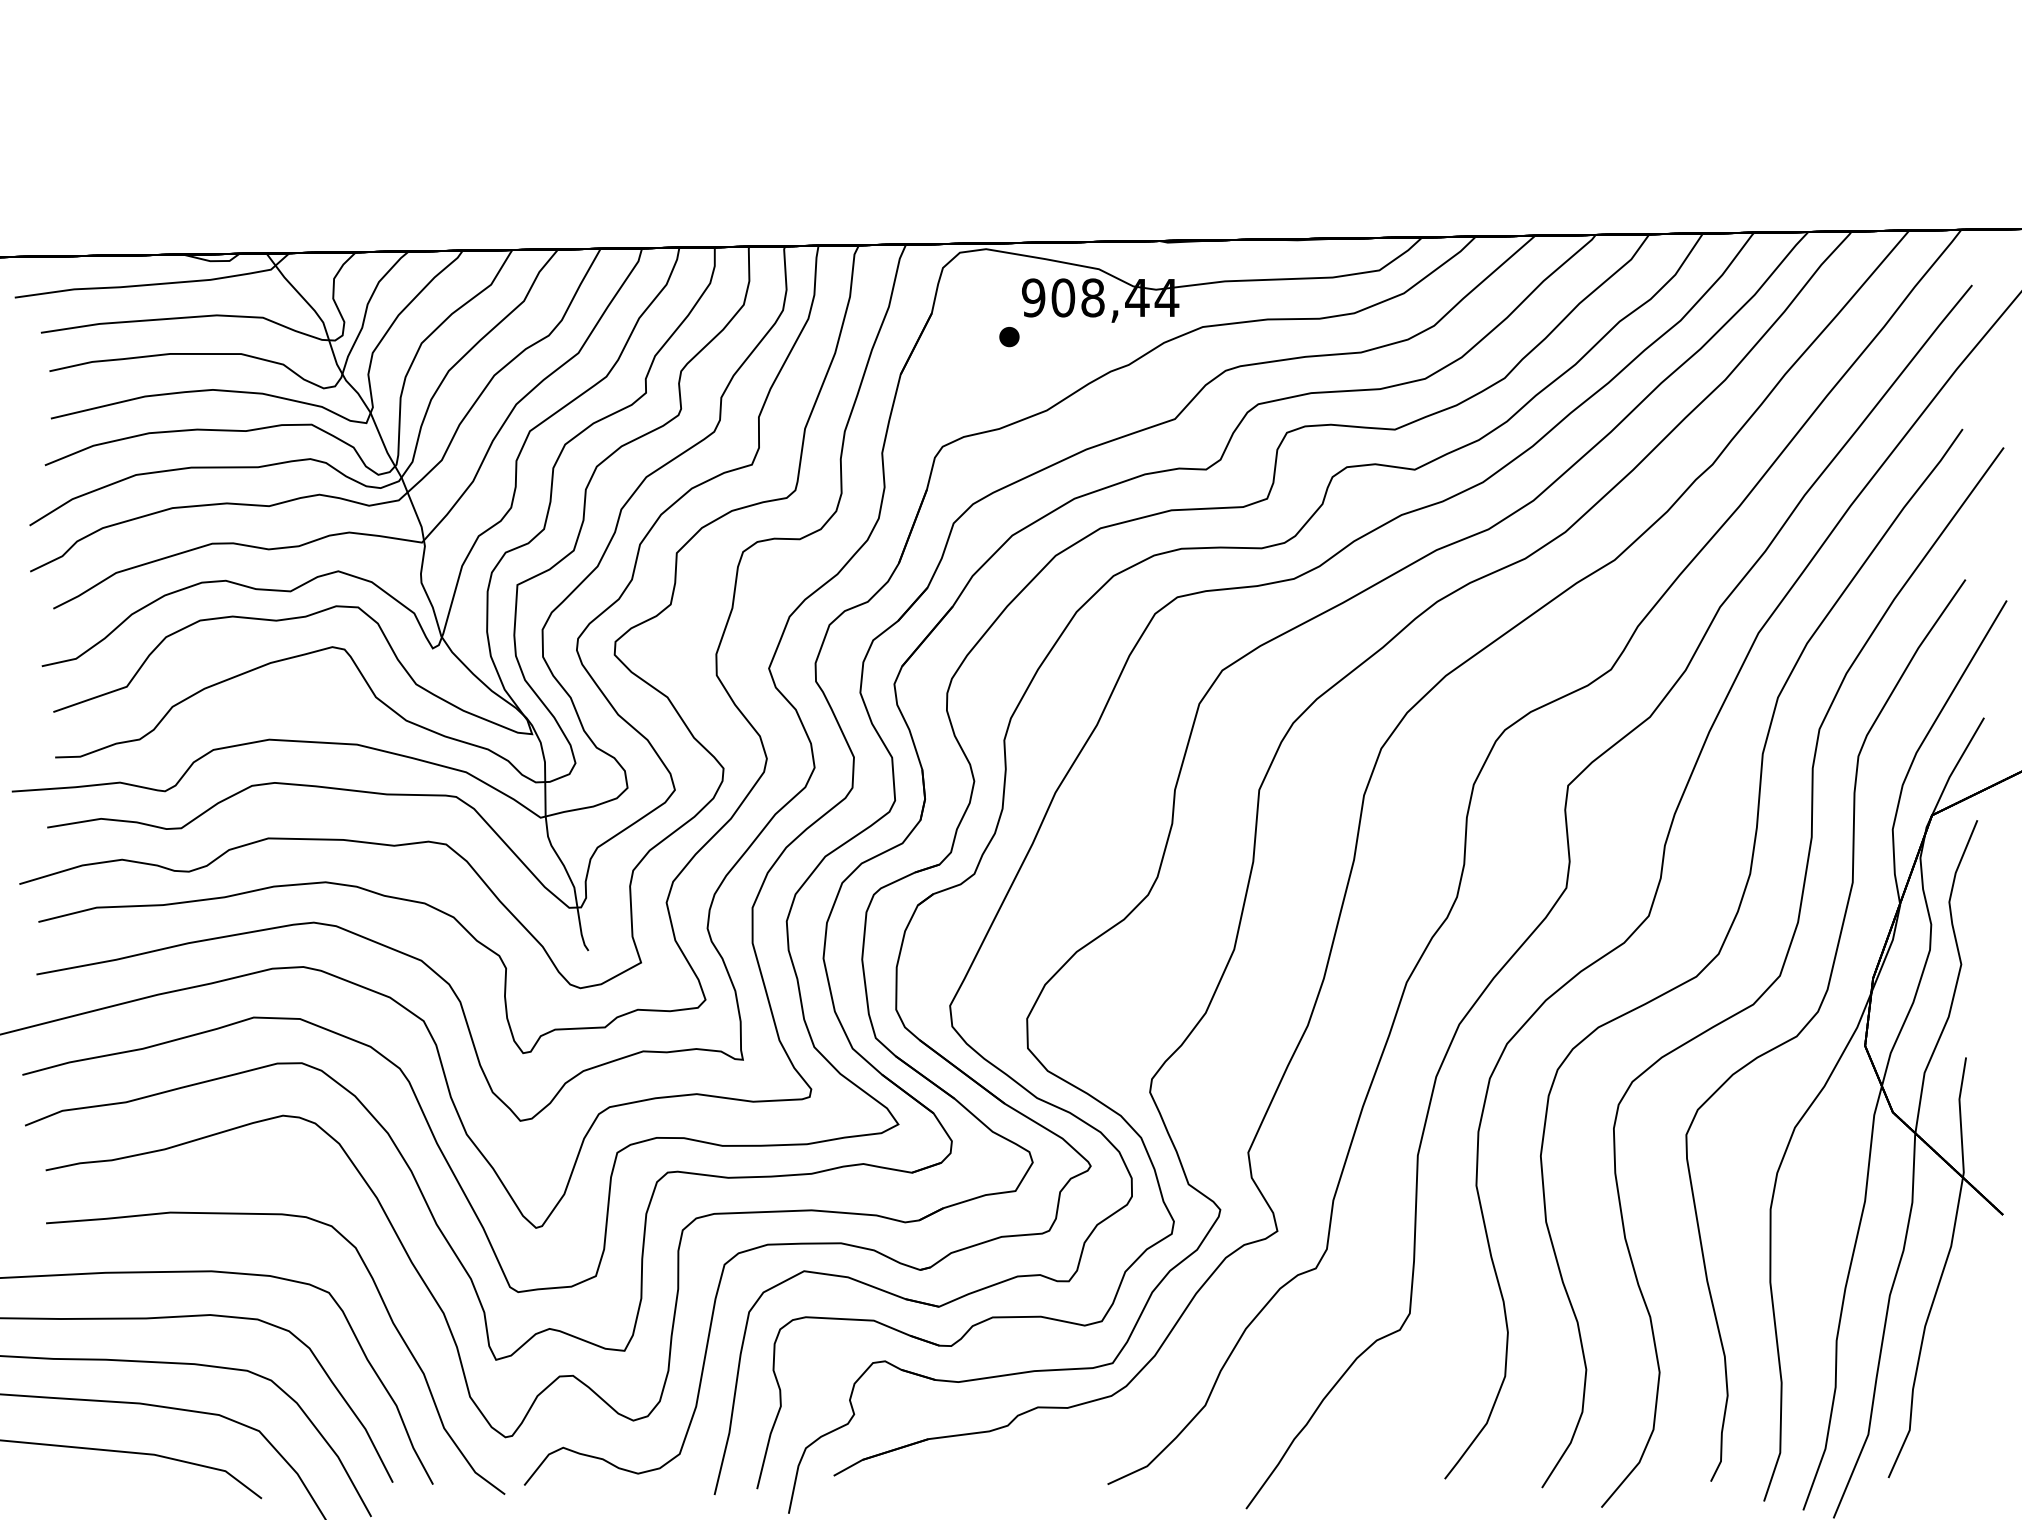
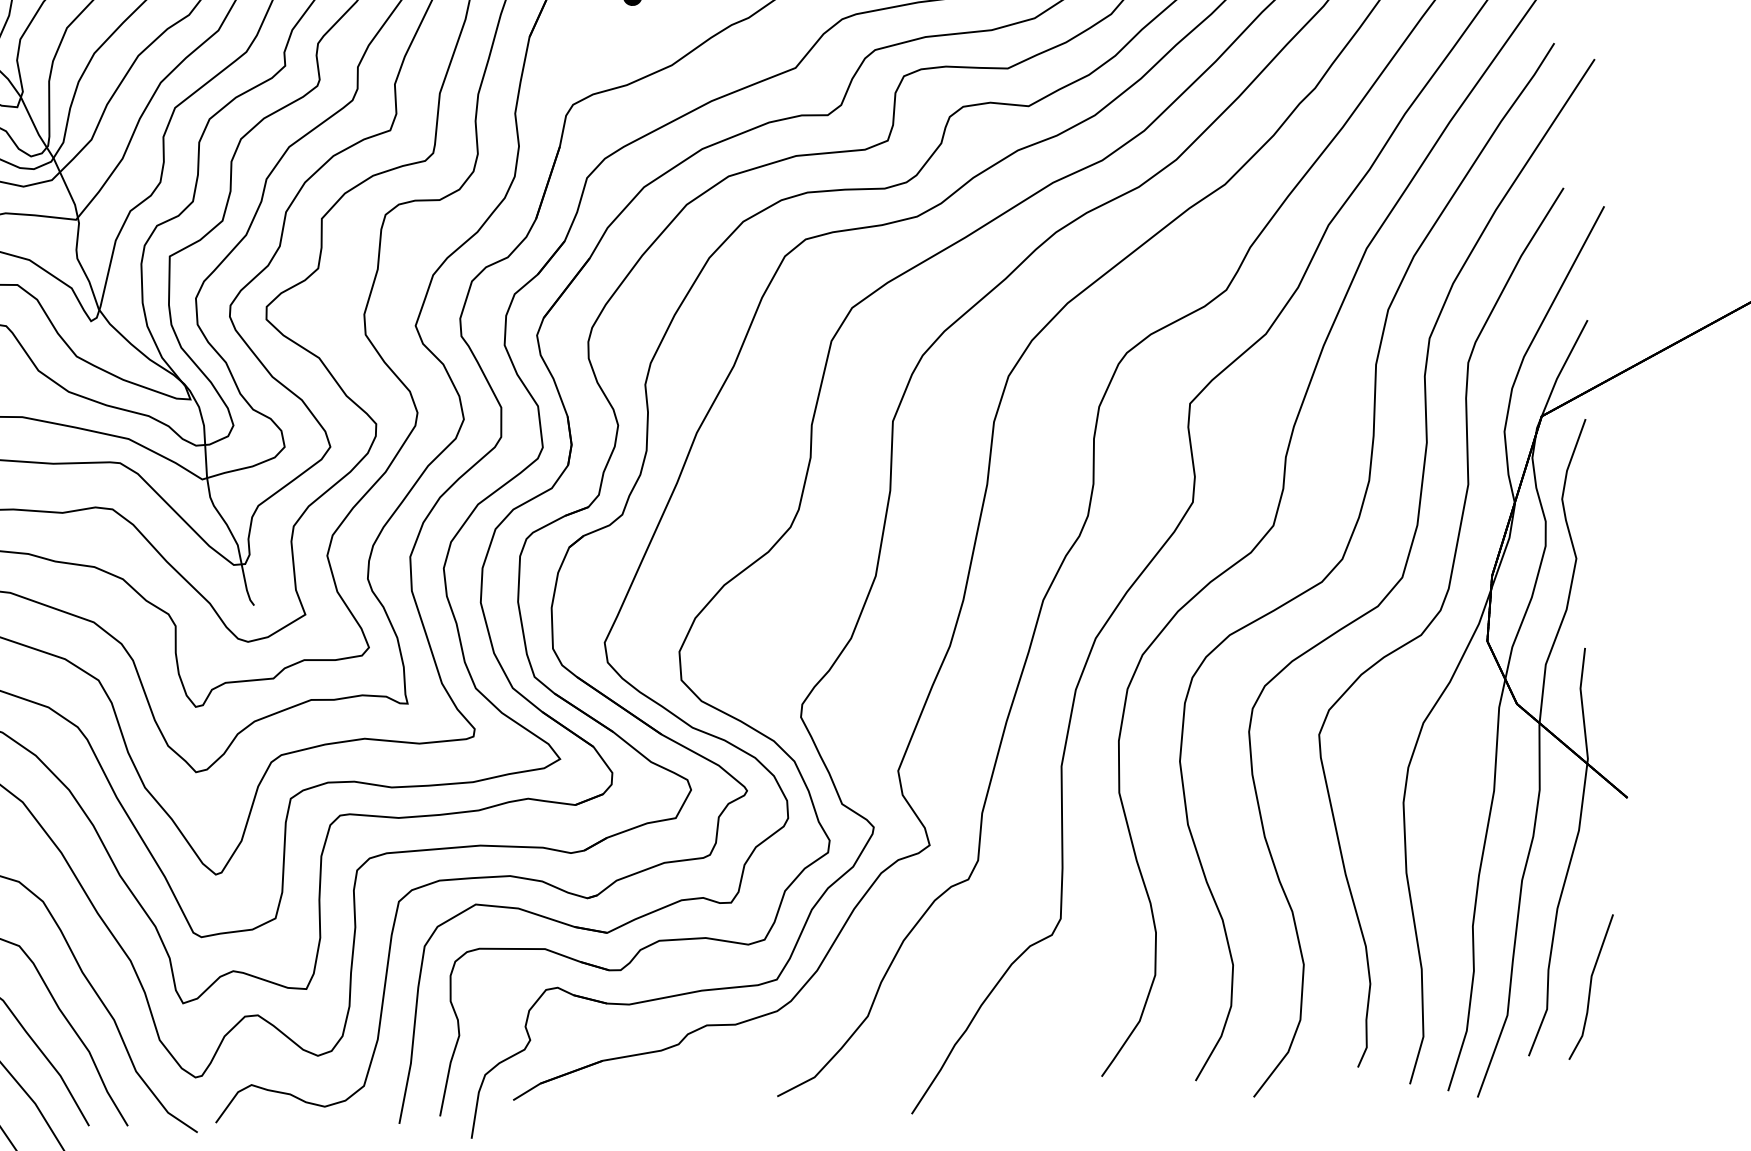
part: (1956, 1408) -> (1591, 986), added

